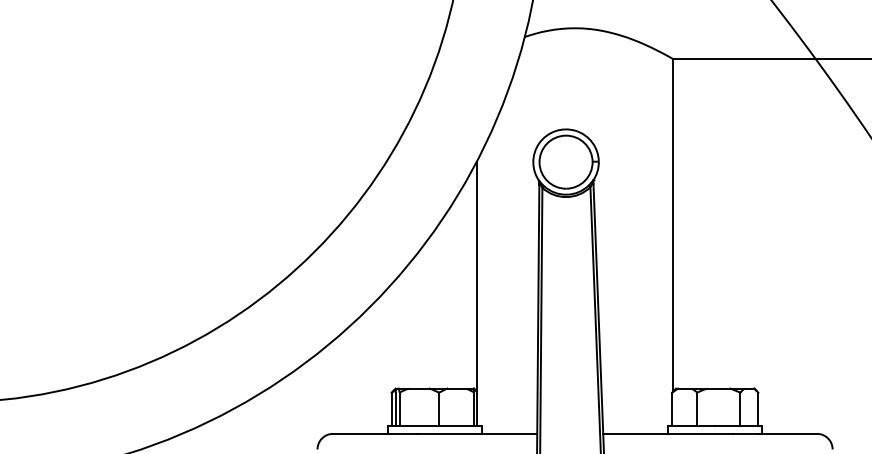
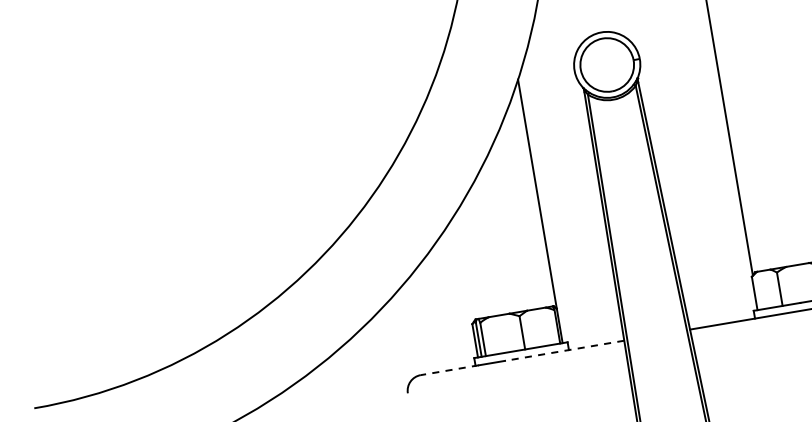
line: (361, 433) -> (449, 369), solid -> dashed
line: (477, 433) -> (564, 350), solid -> dashed

